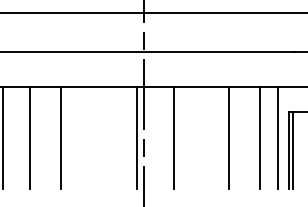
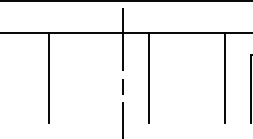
line: (30, 138) -> (22, 78), removed
line: (136, 138) -> (116, 78), removed
line: (229, 138) -> (198, 78), removed
line: (278, 138) -> (241, 78), removed

